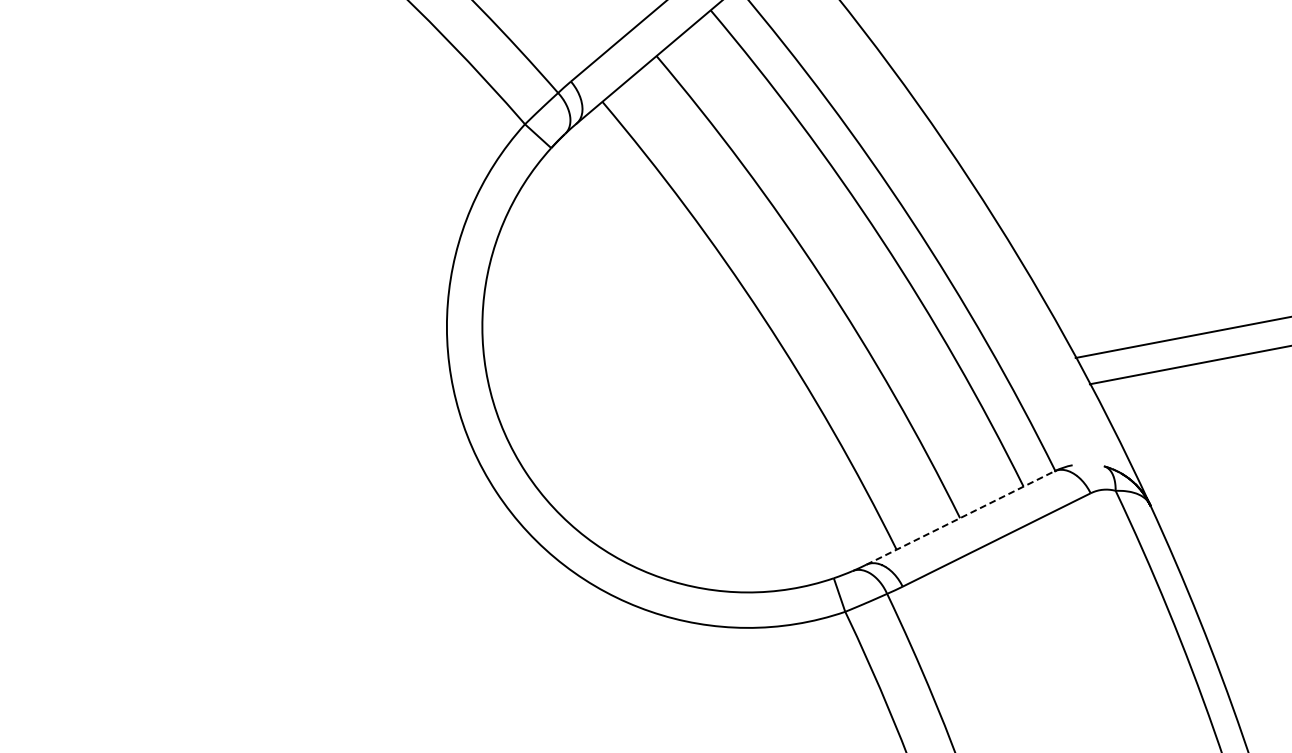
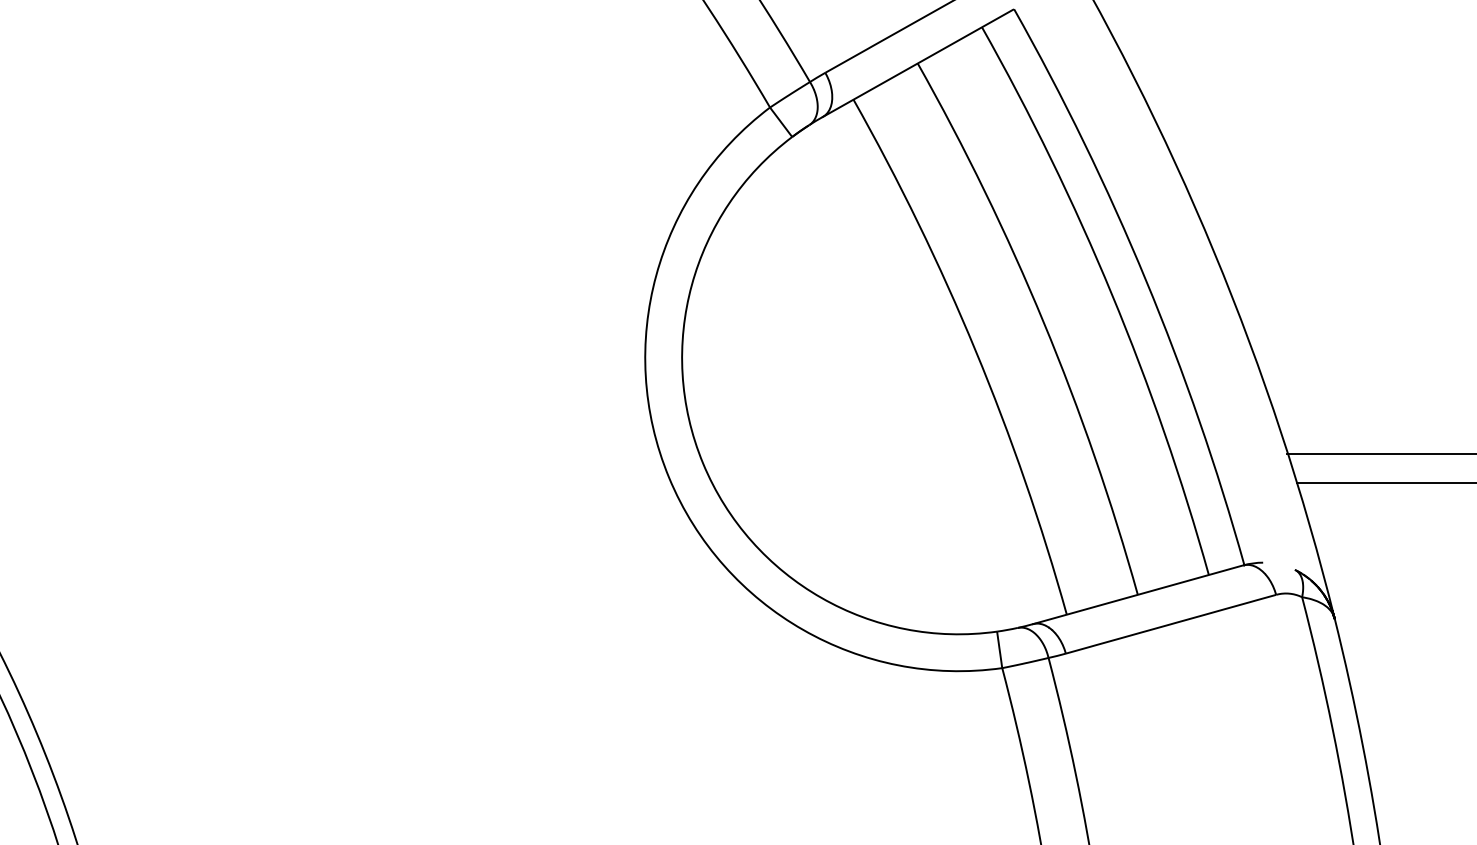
line: (960, 517) -> (1138, 594), dashed -> solid

